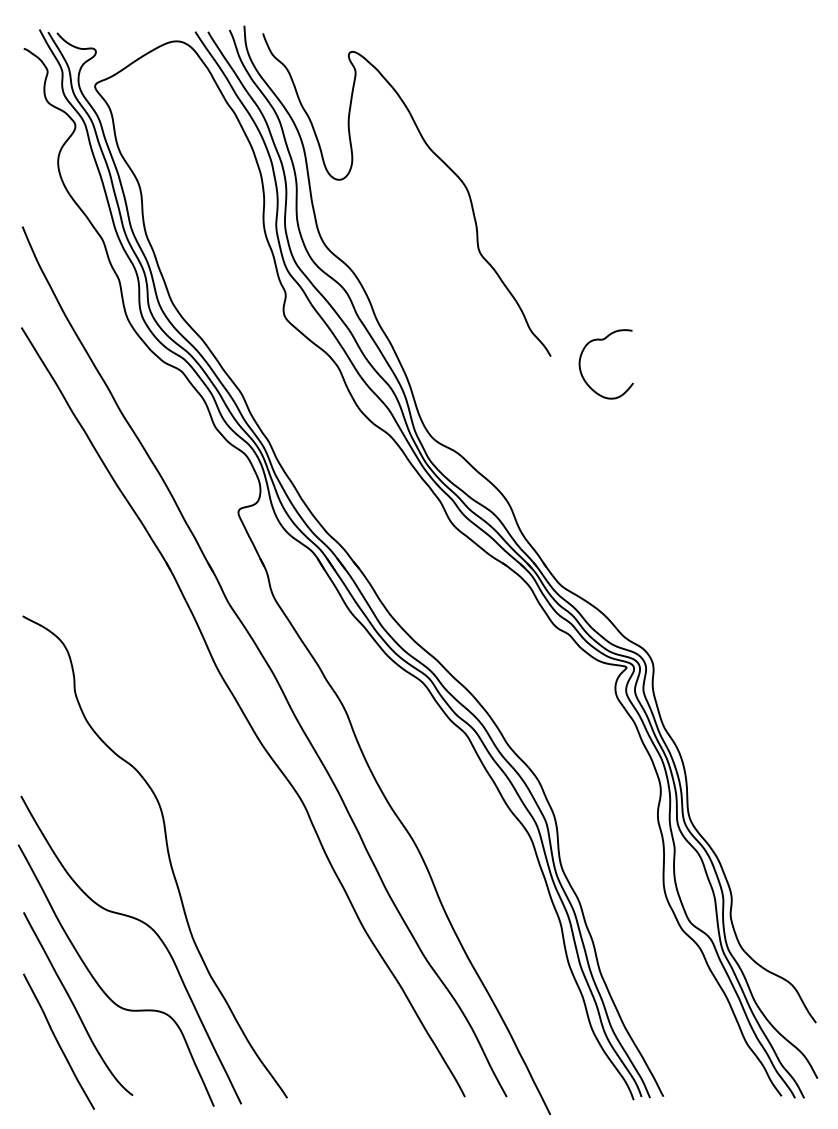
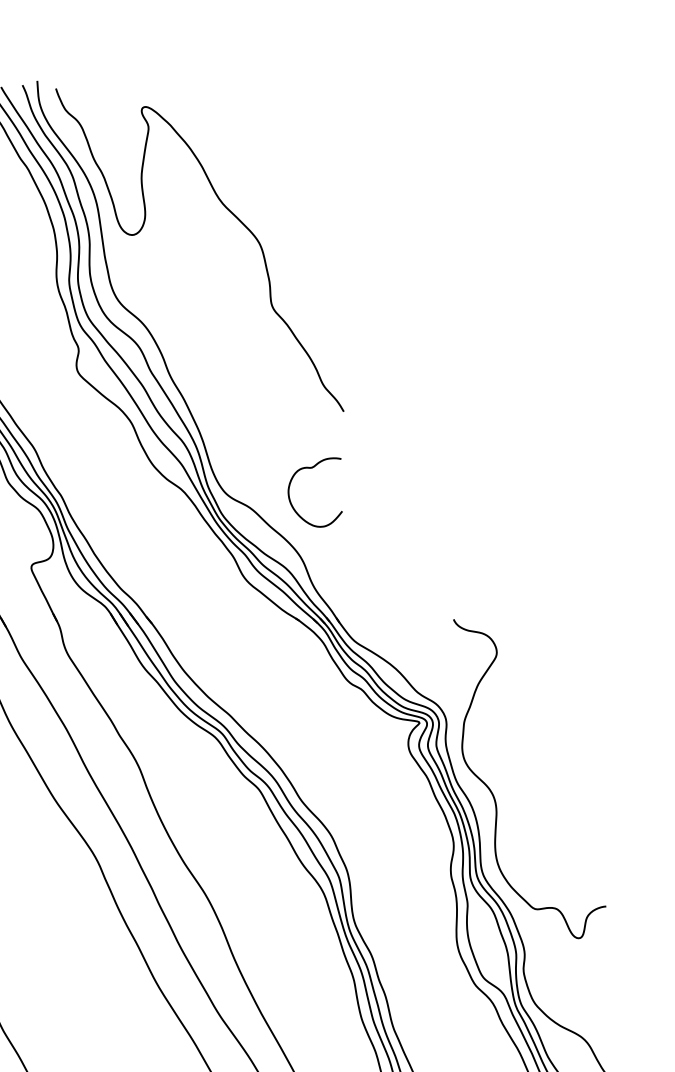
curve: (603, 340) -> (312, 468), moved
curve: (701, 740) -> (494, 795), added

